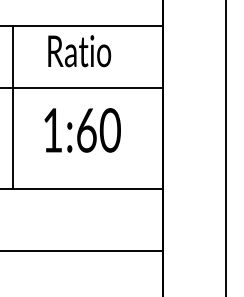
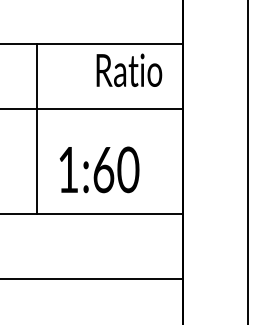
text: (79, 50) -> (129, 69), moved
line: (12, 107) -> (37, 128), moved
text: (82, 130) -> (99, 169), moved

